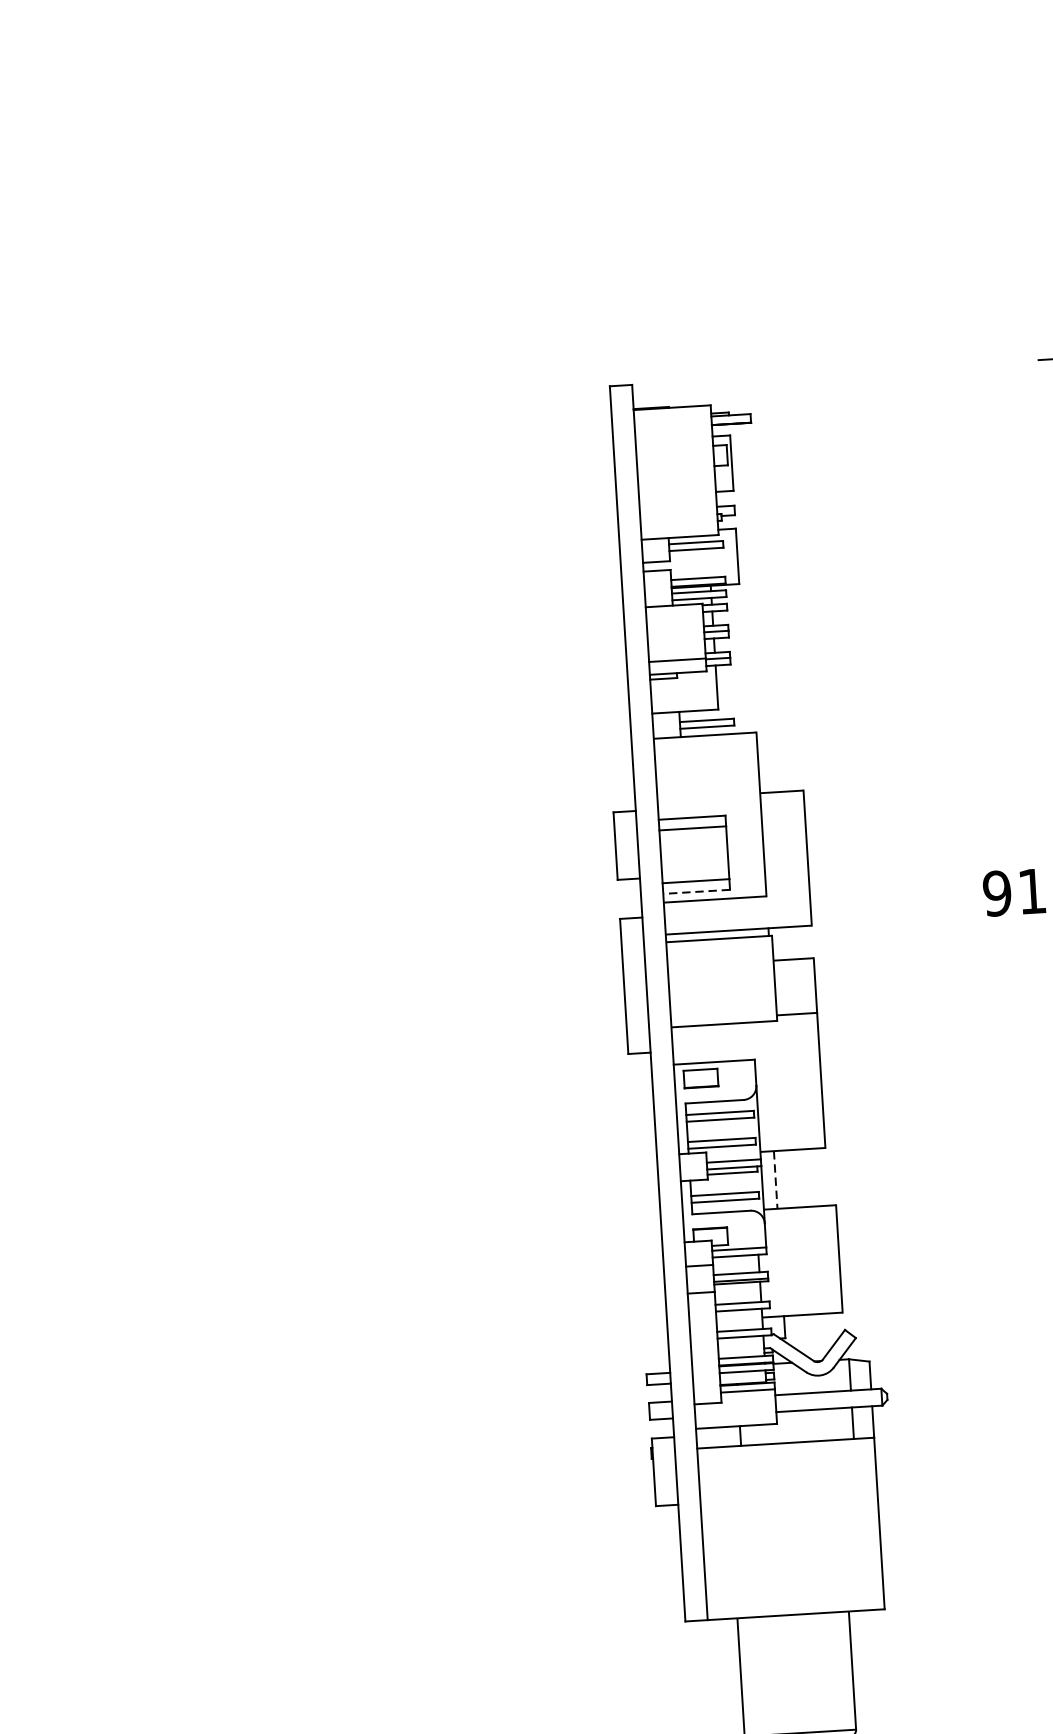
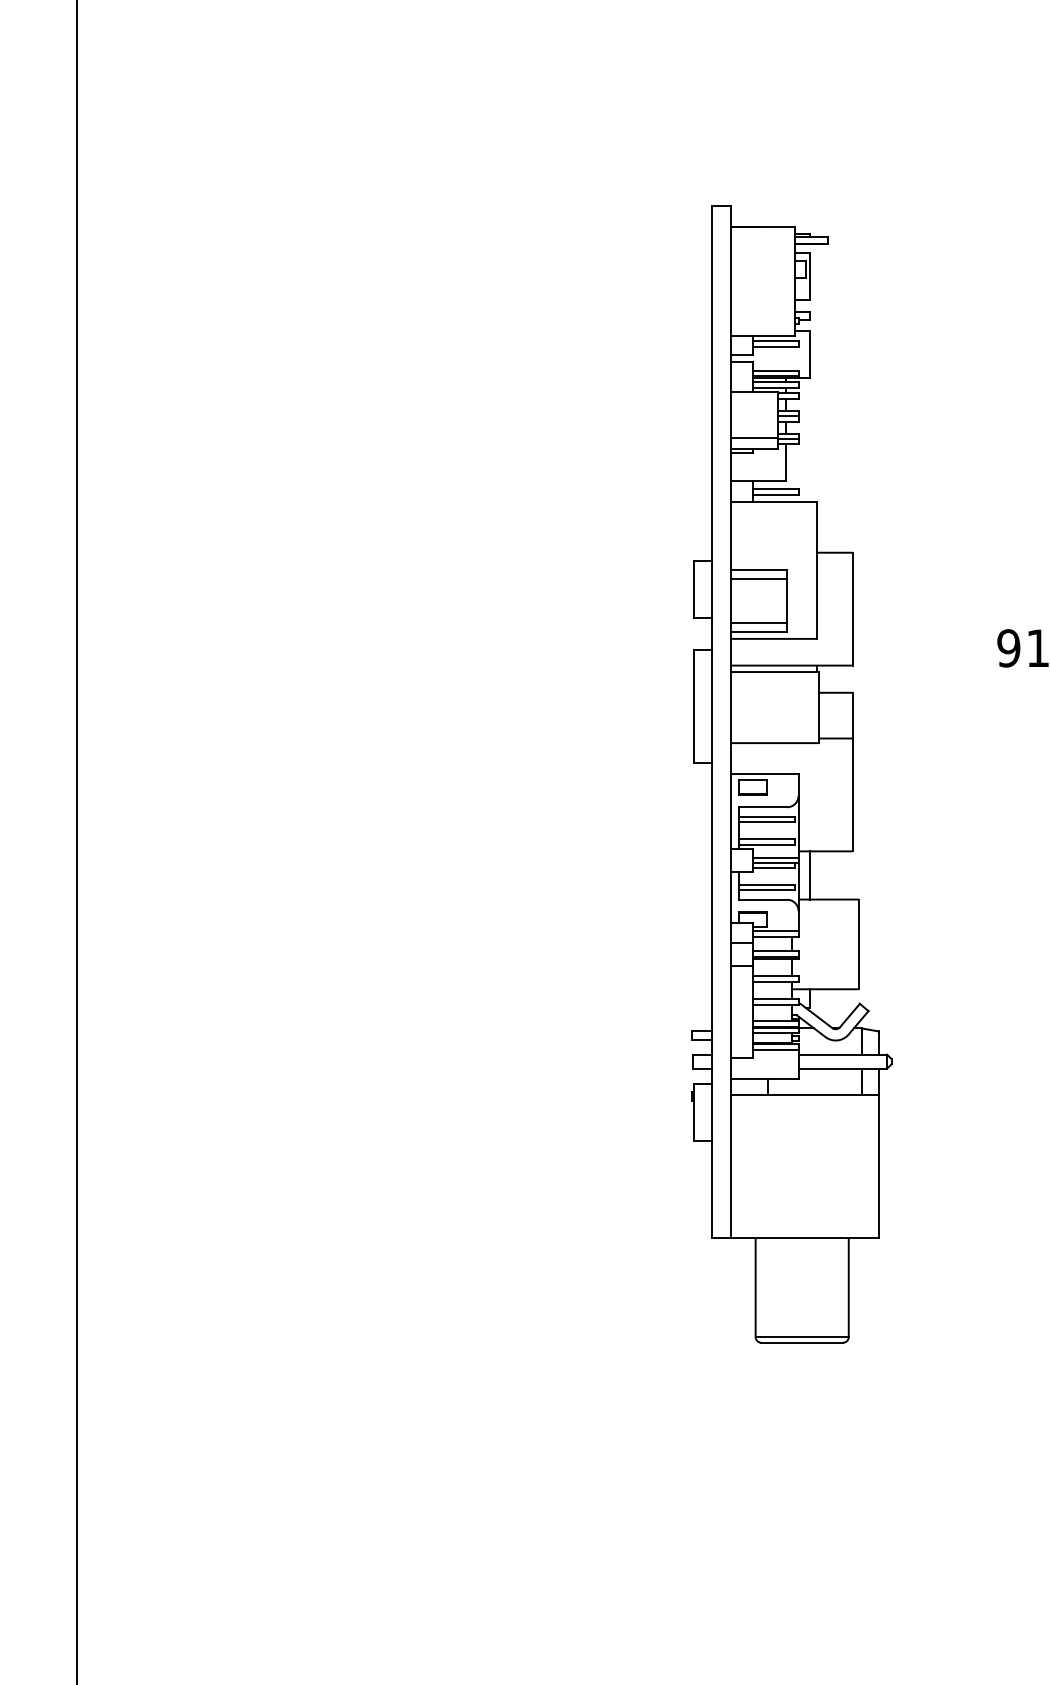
line: (696, 891) -> (758, 631), dashed -> solid
line: (775, 1180) -> (809, 875), dashed -> solid

